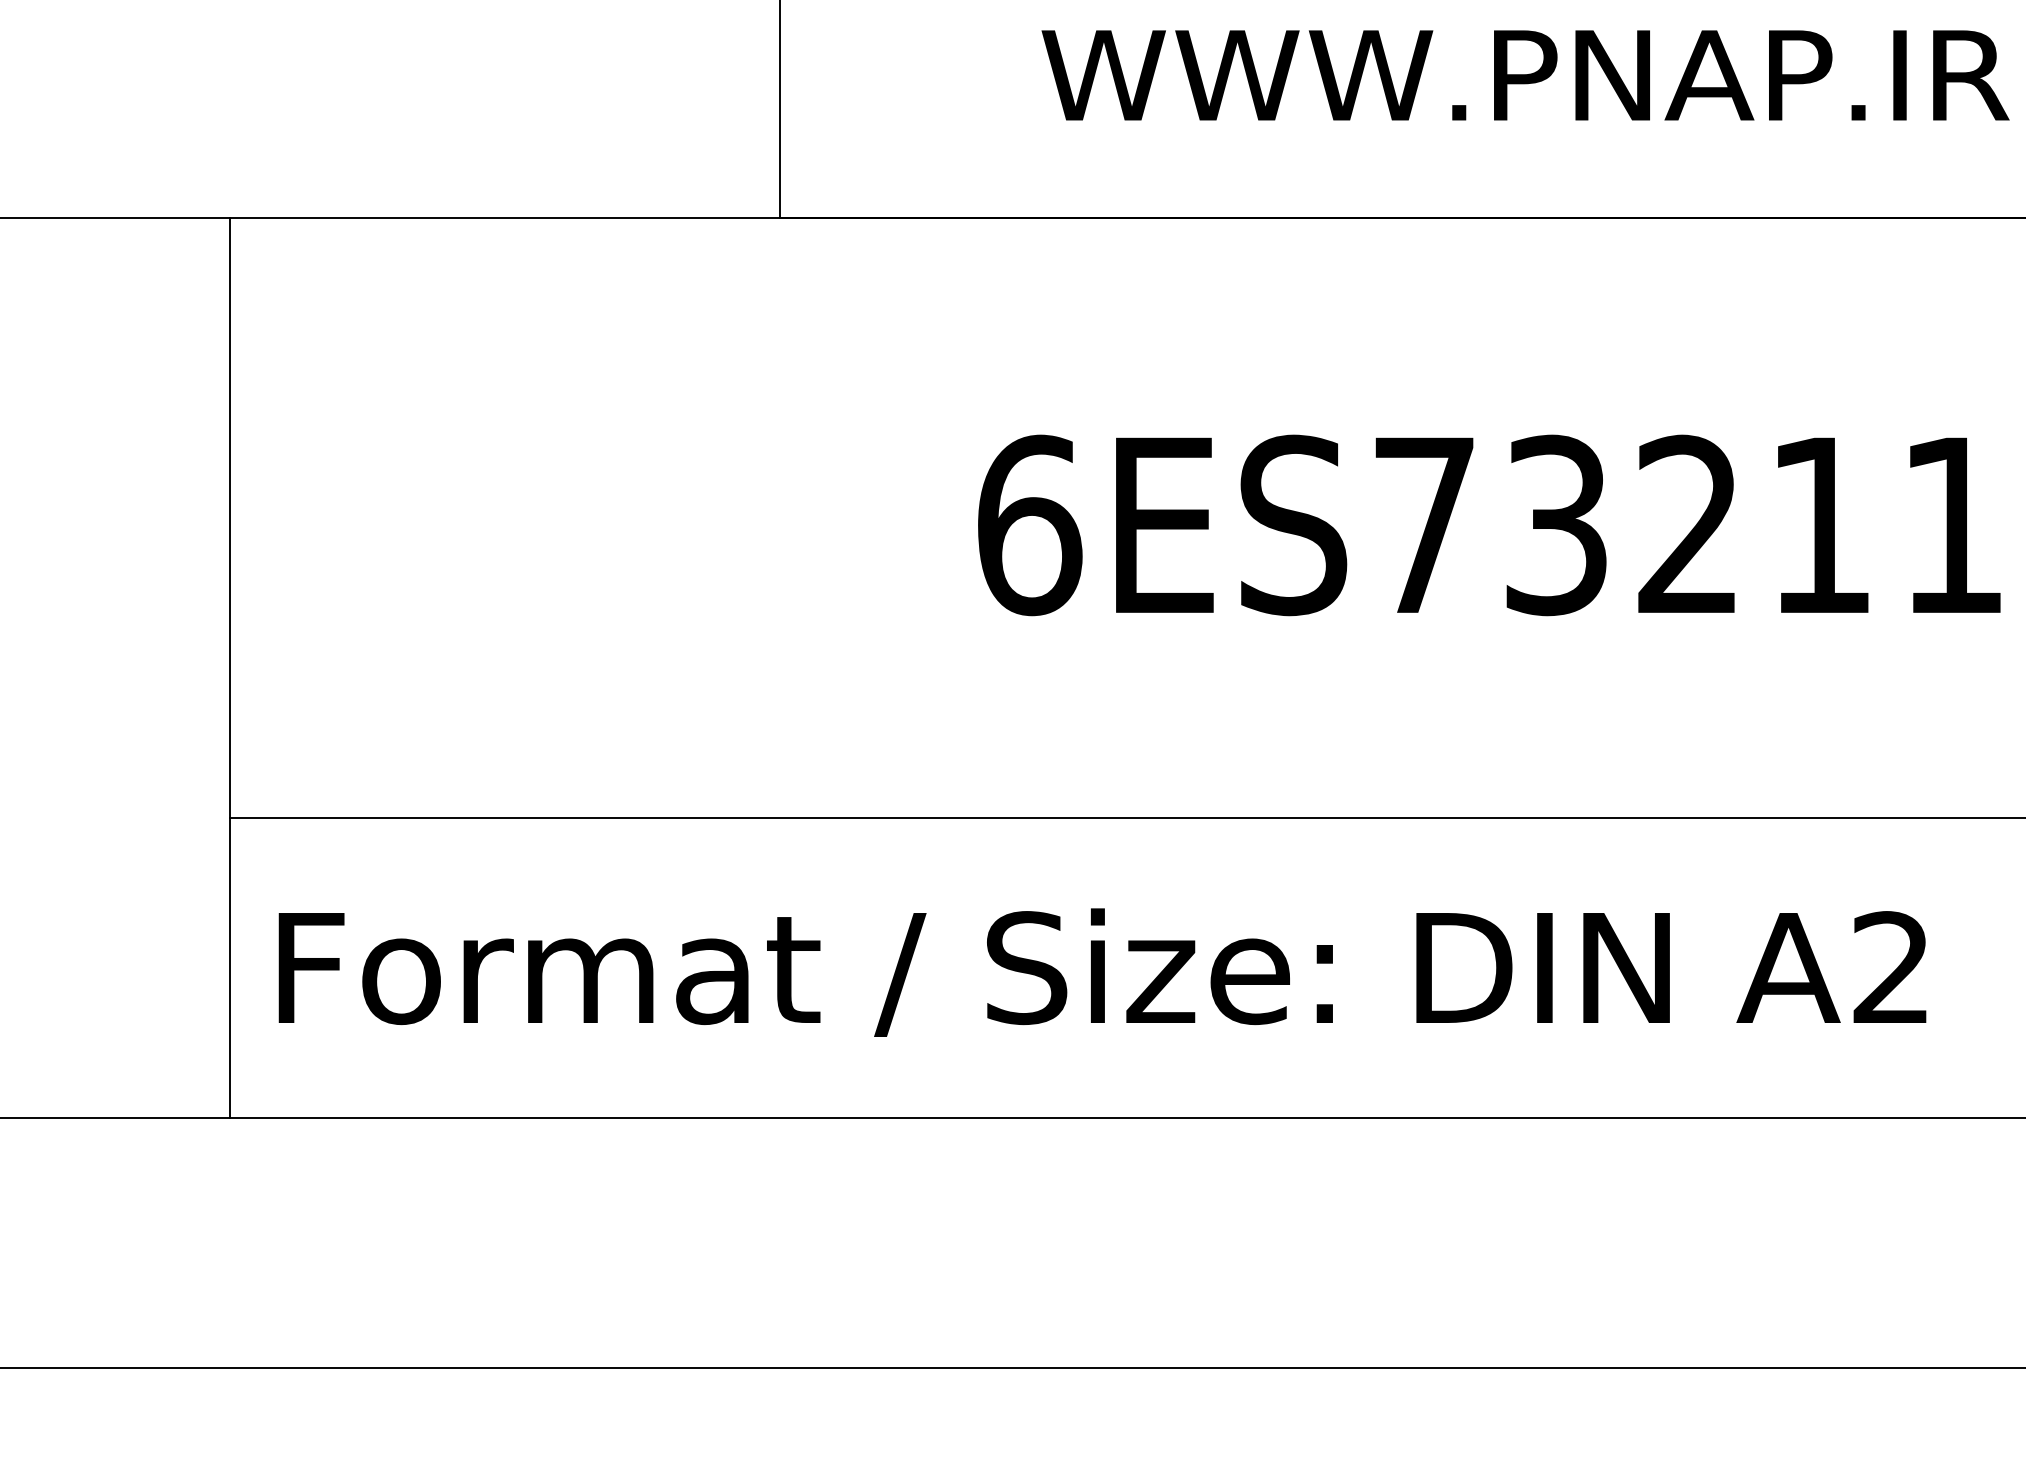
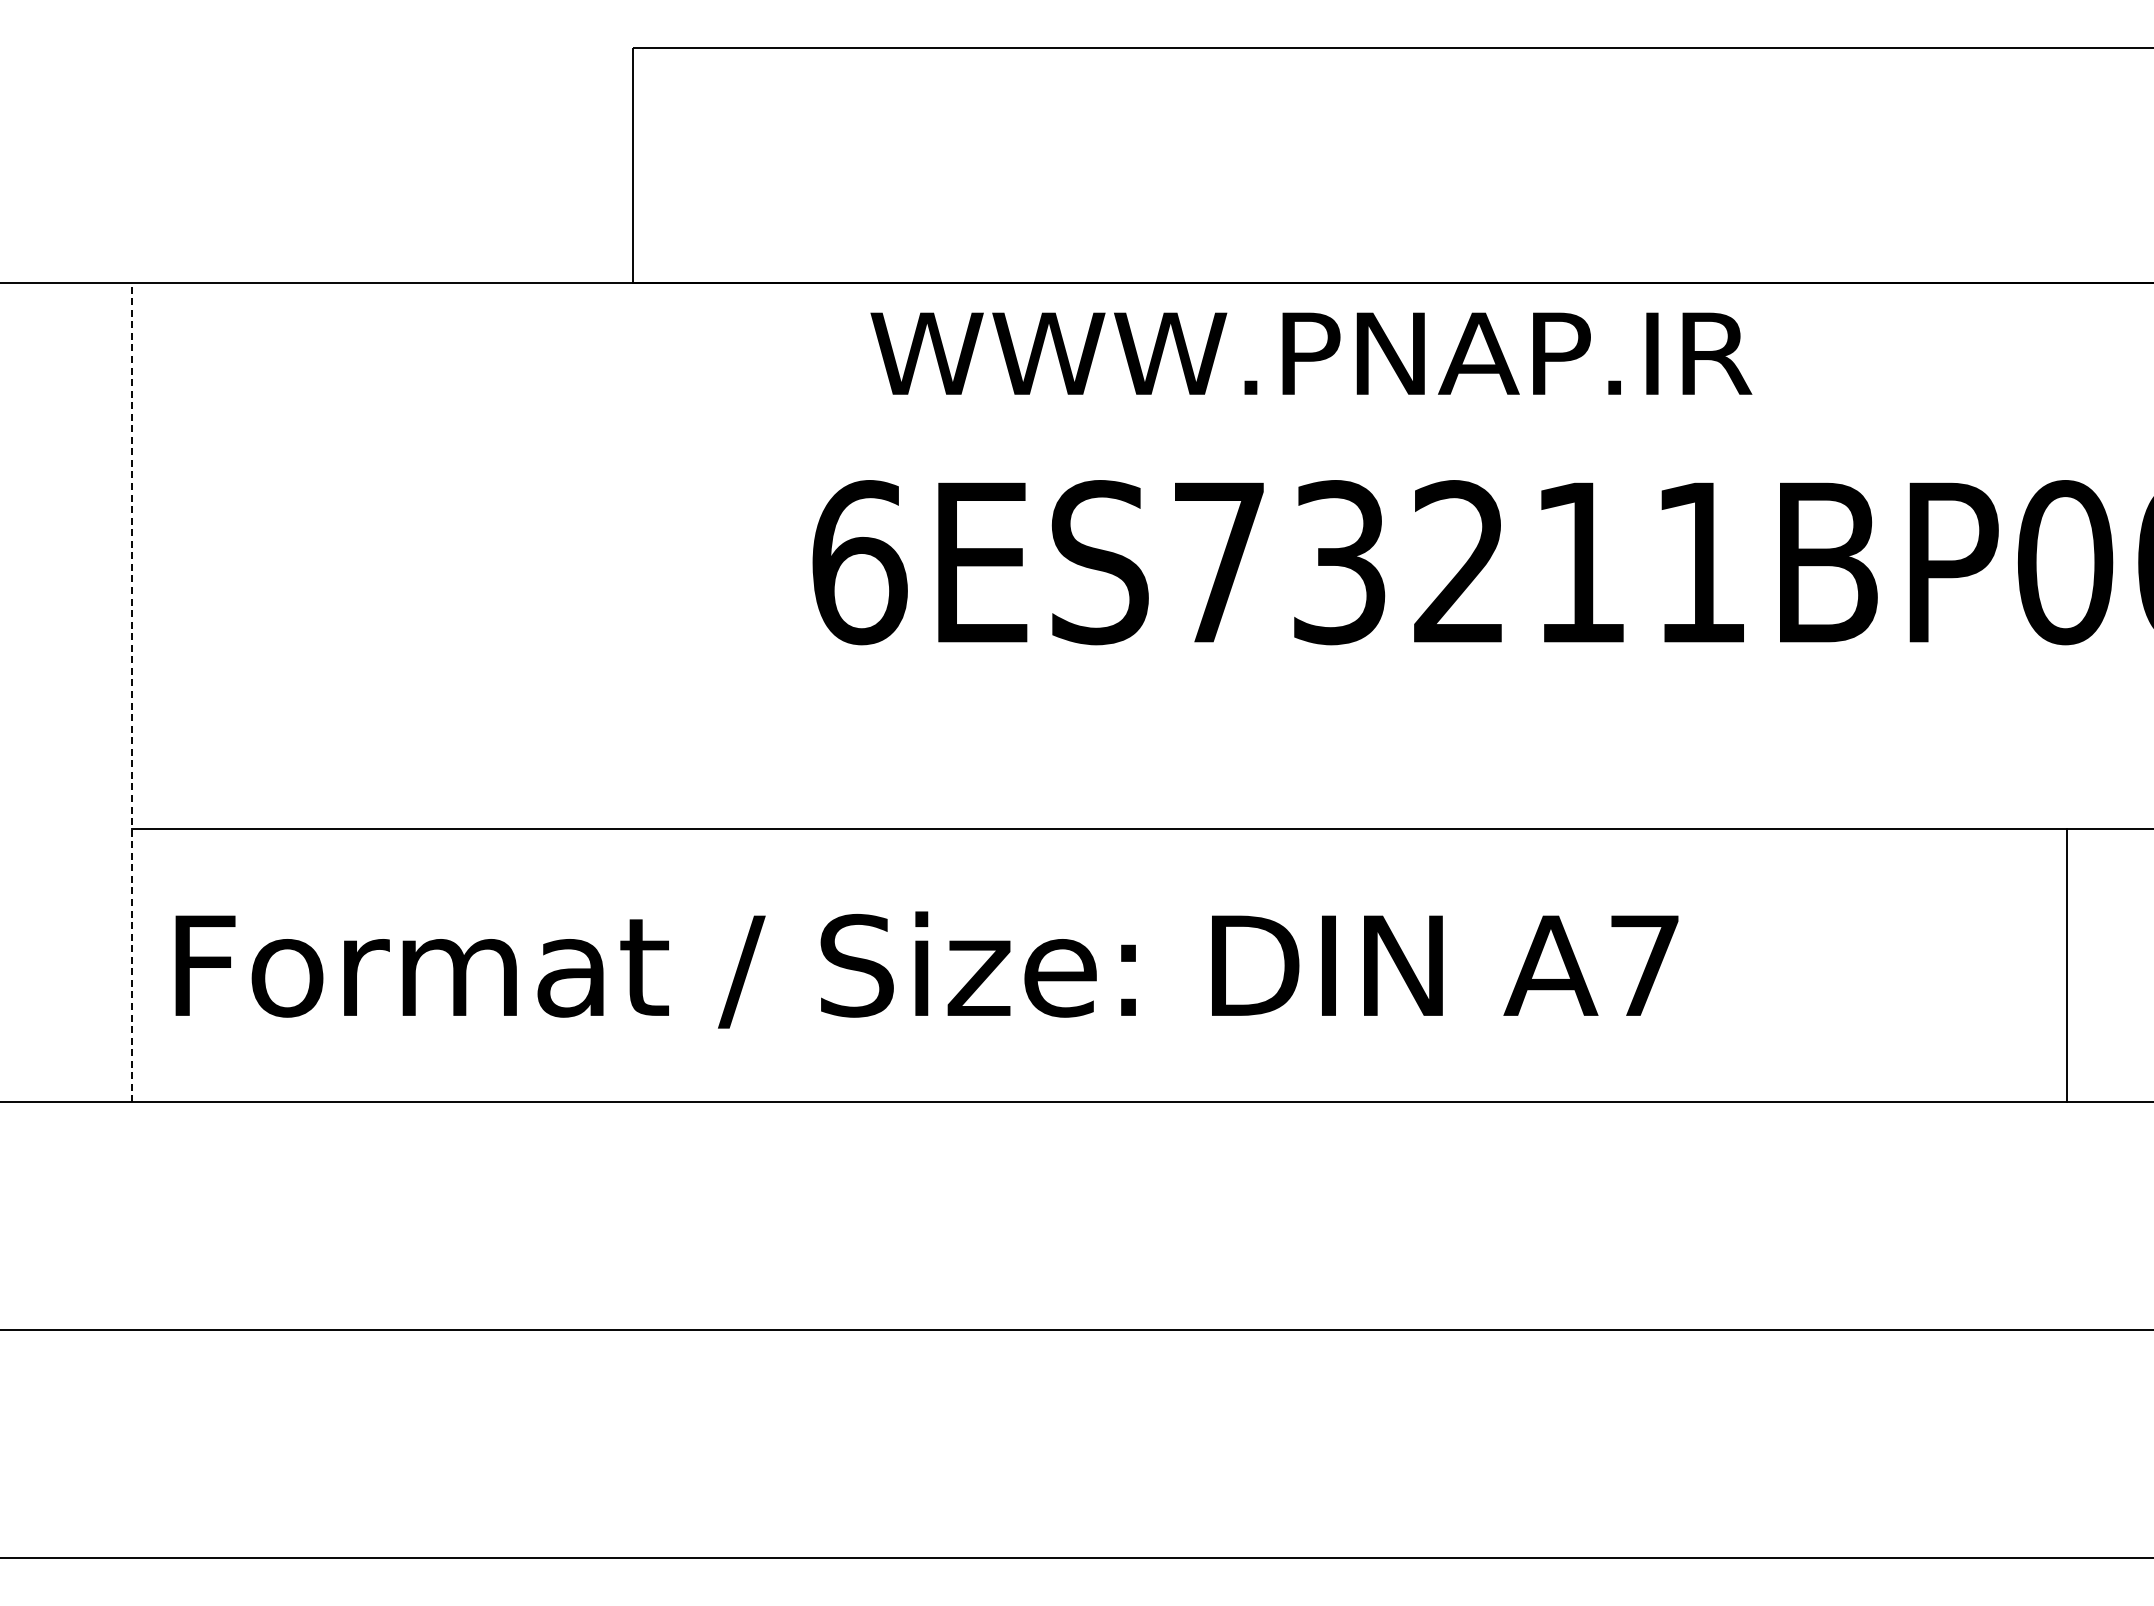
text: (1525, 75) -> (1311, 353), moved
line: (230, 667) -> (131, 692), solid -> dashed
text: (1891, 966) -> (1644, 964), A2 -> A7

